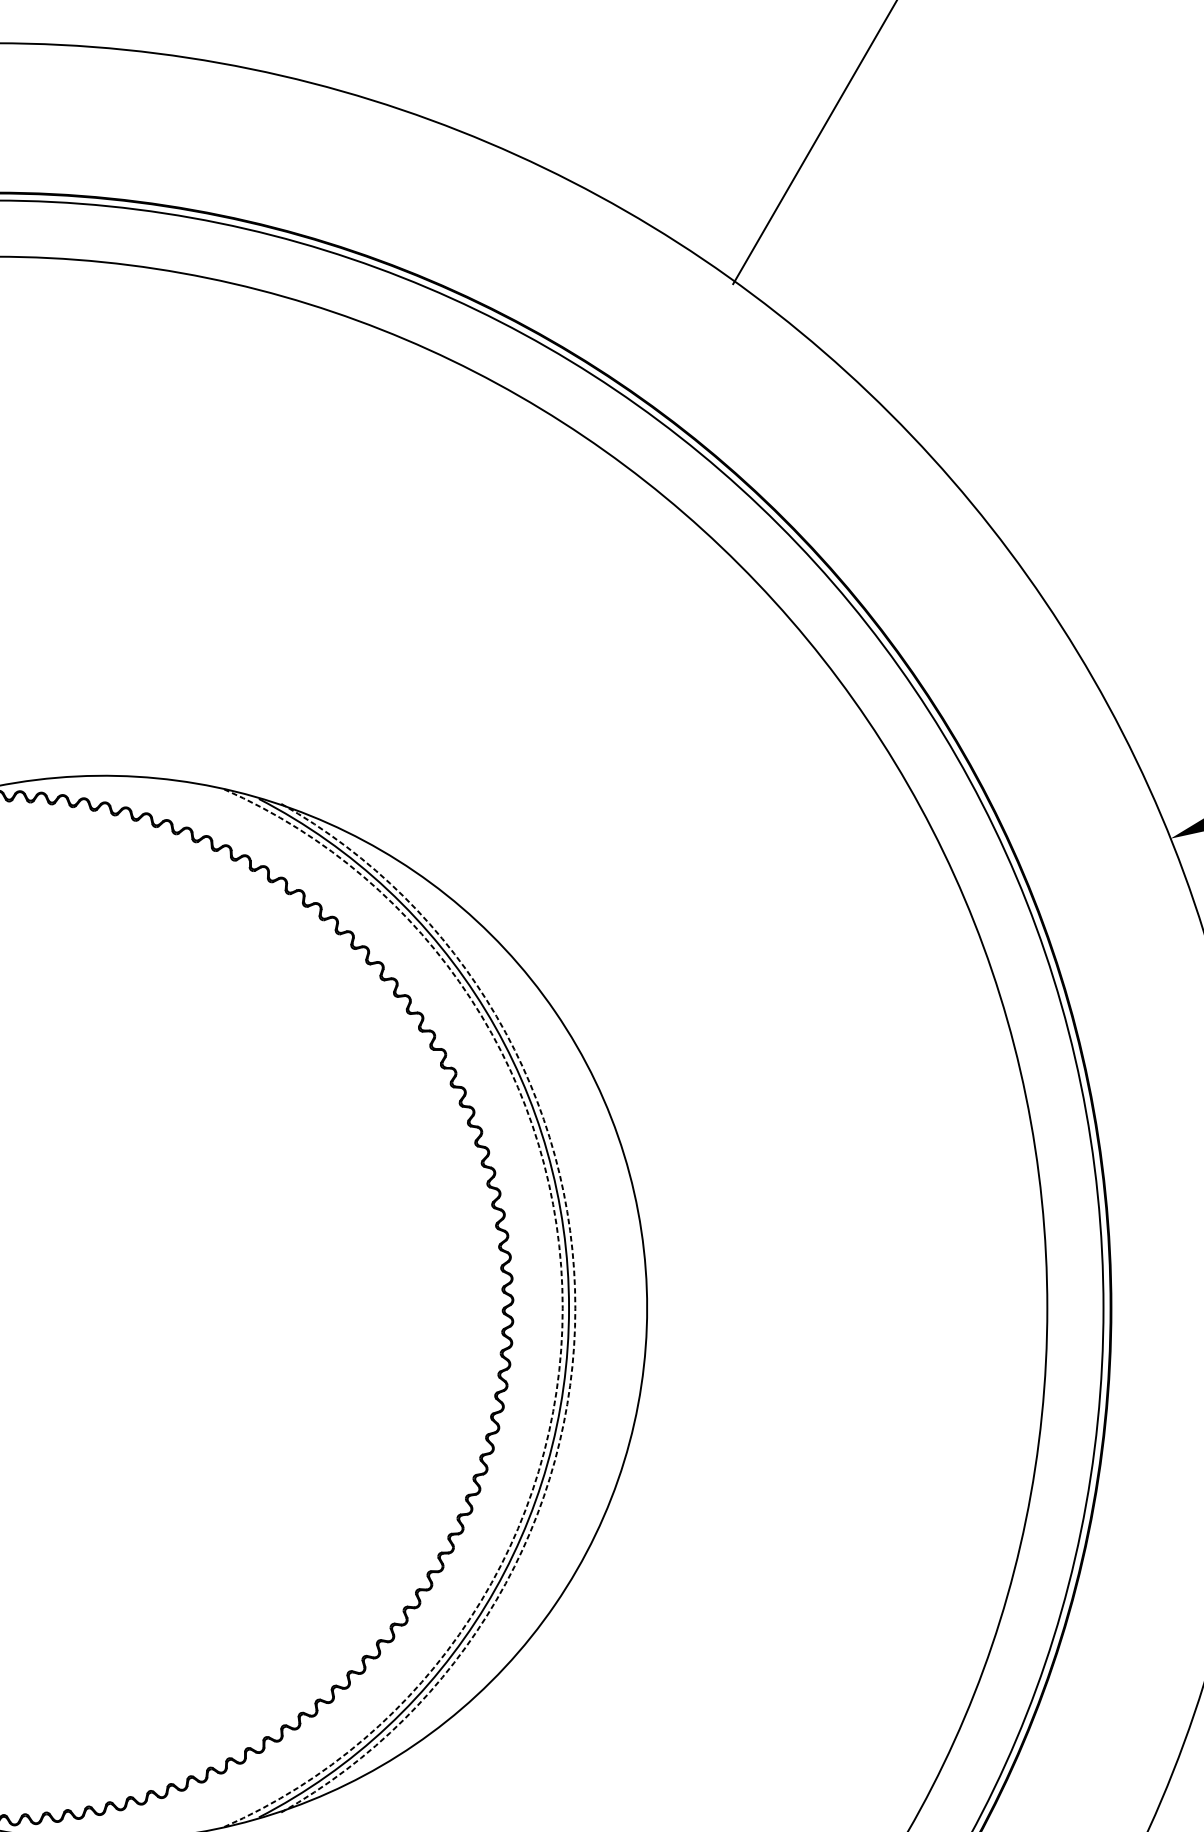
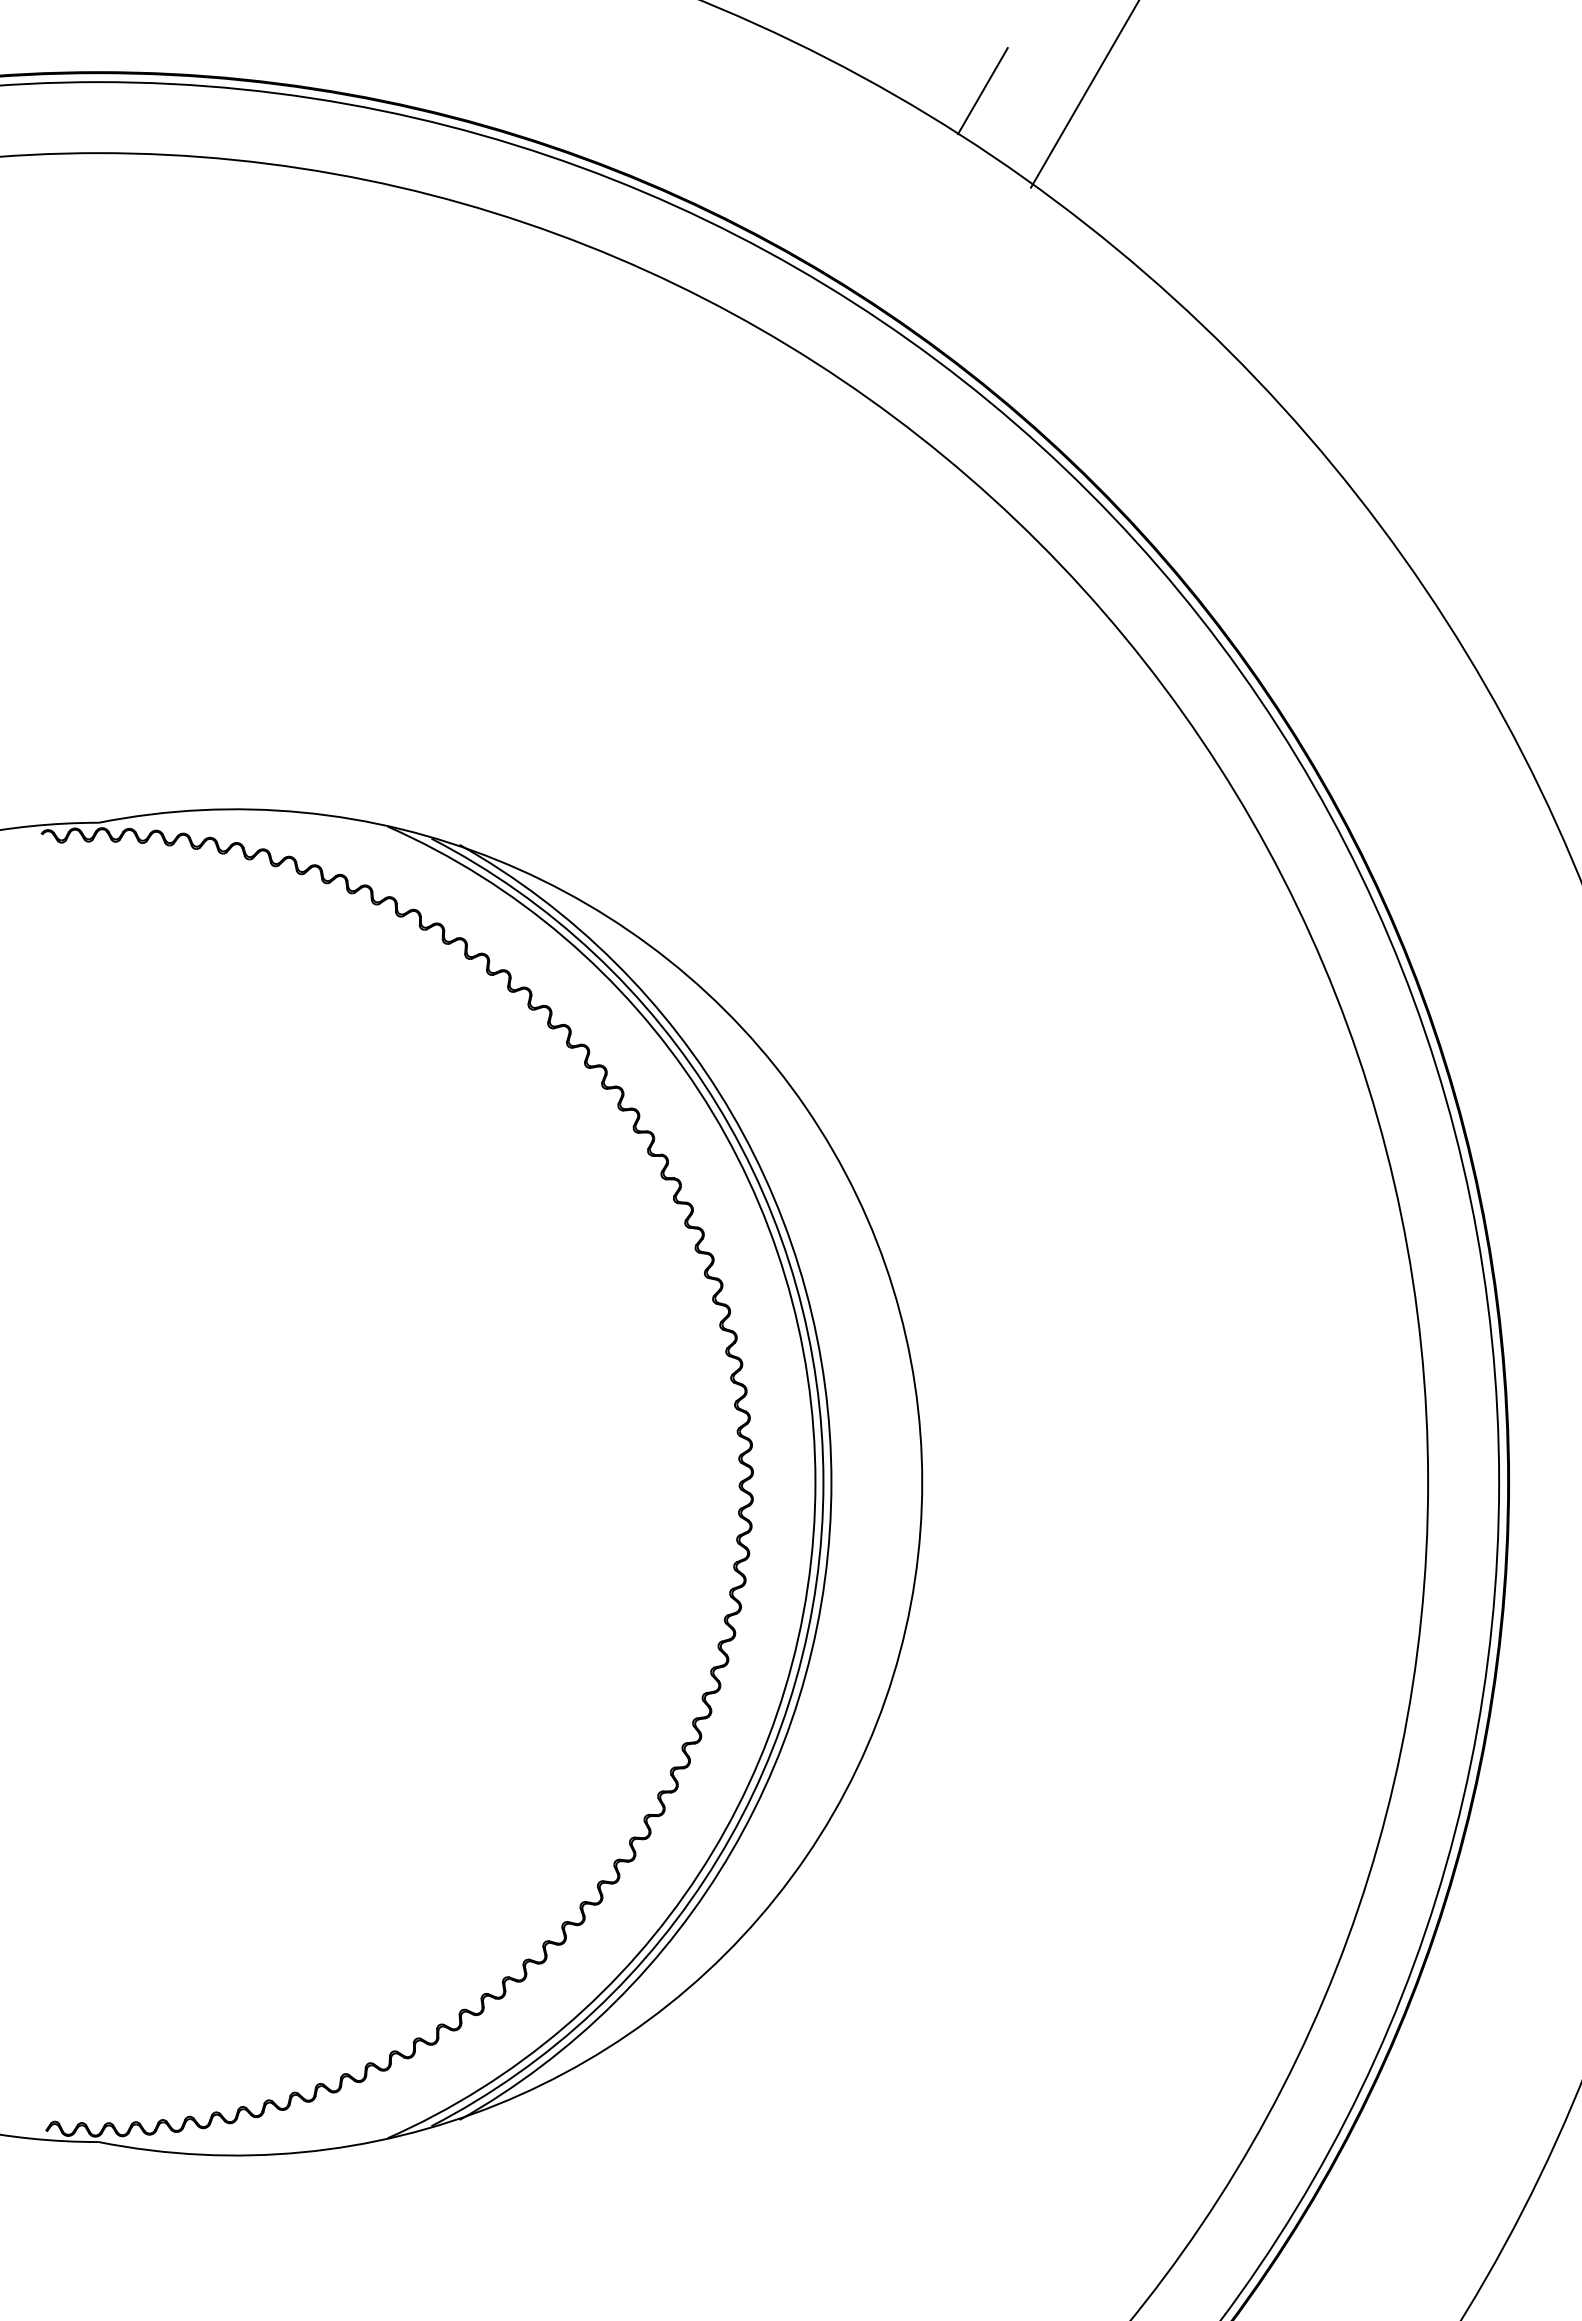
line: (694, 207) -> (982, 91), added
arc: (562, 1308) -> (815, 1482), dashed -> solid
arc: (575, 1308) -> (831, 1482), dashed -> solid

